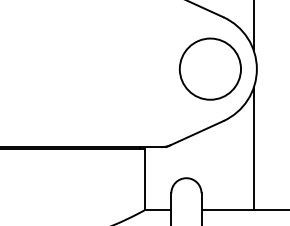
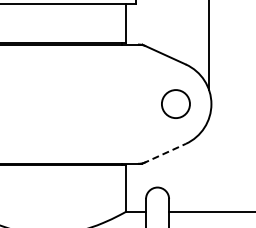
circle: (209, 68) -> (175, 103), size x0.6
line: (195, 133) -> (164, 153), solid -> dashed
line: (253, 148) -> (208, 164), removed

